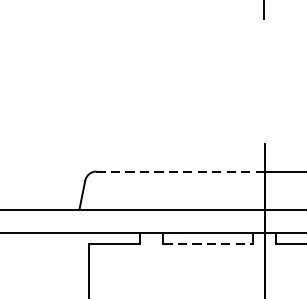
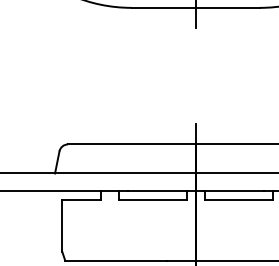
line: (181, 171) -> (132, 144), dashed -> solid
line: (208, 243) -> (153, 199), dashed -> solid

